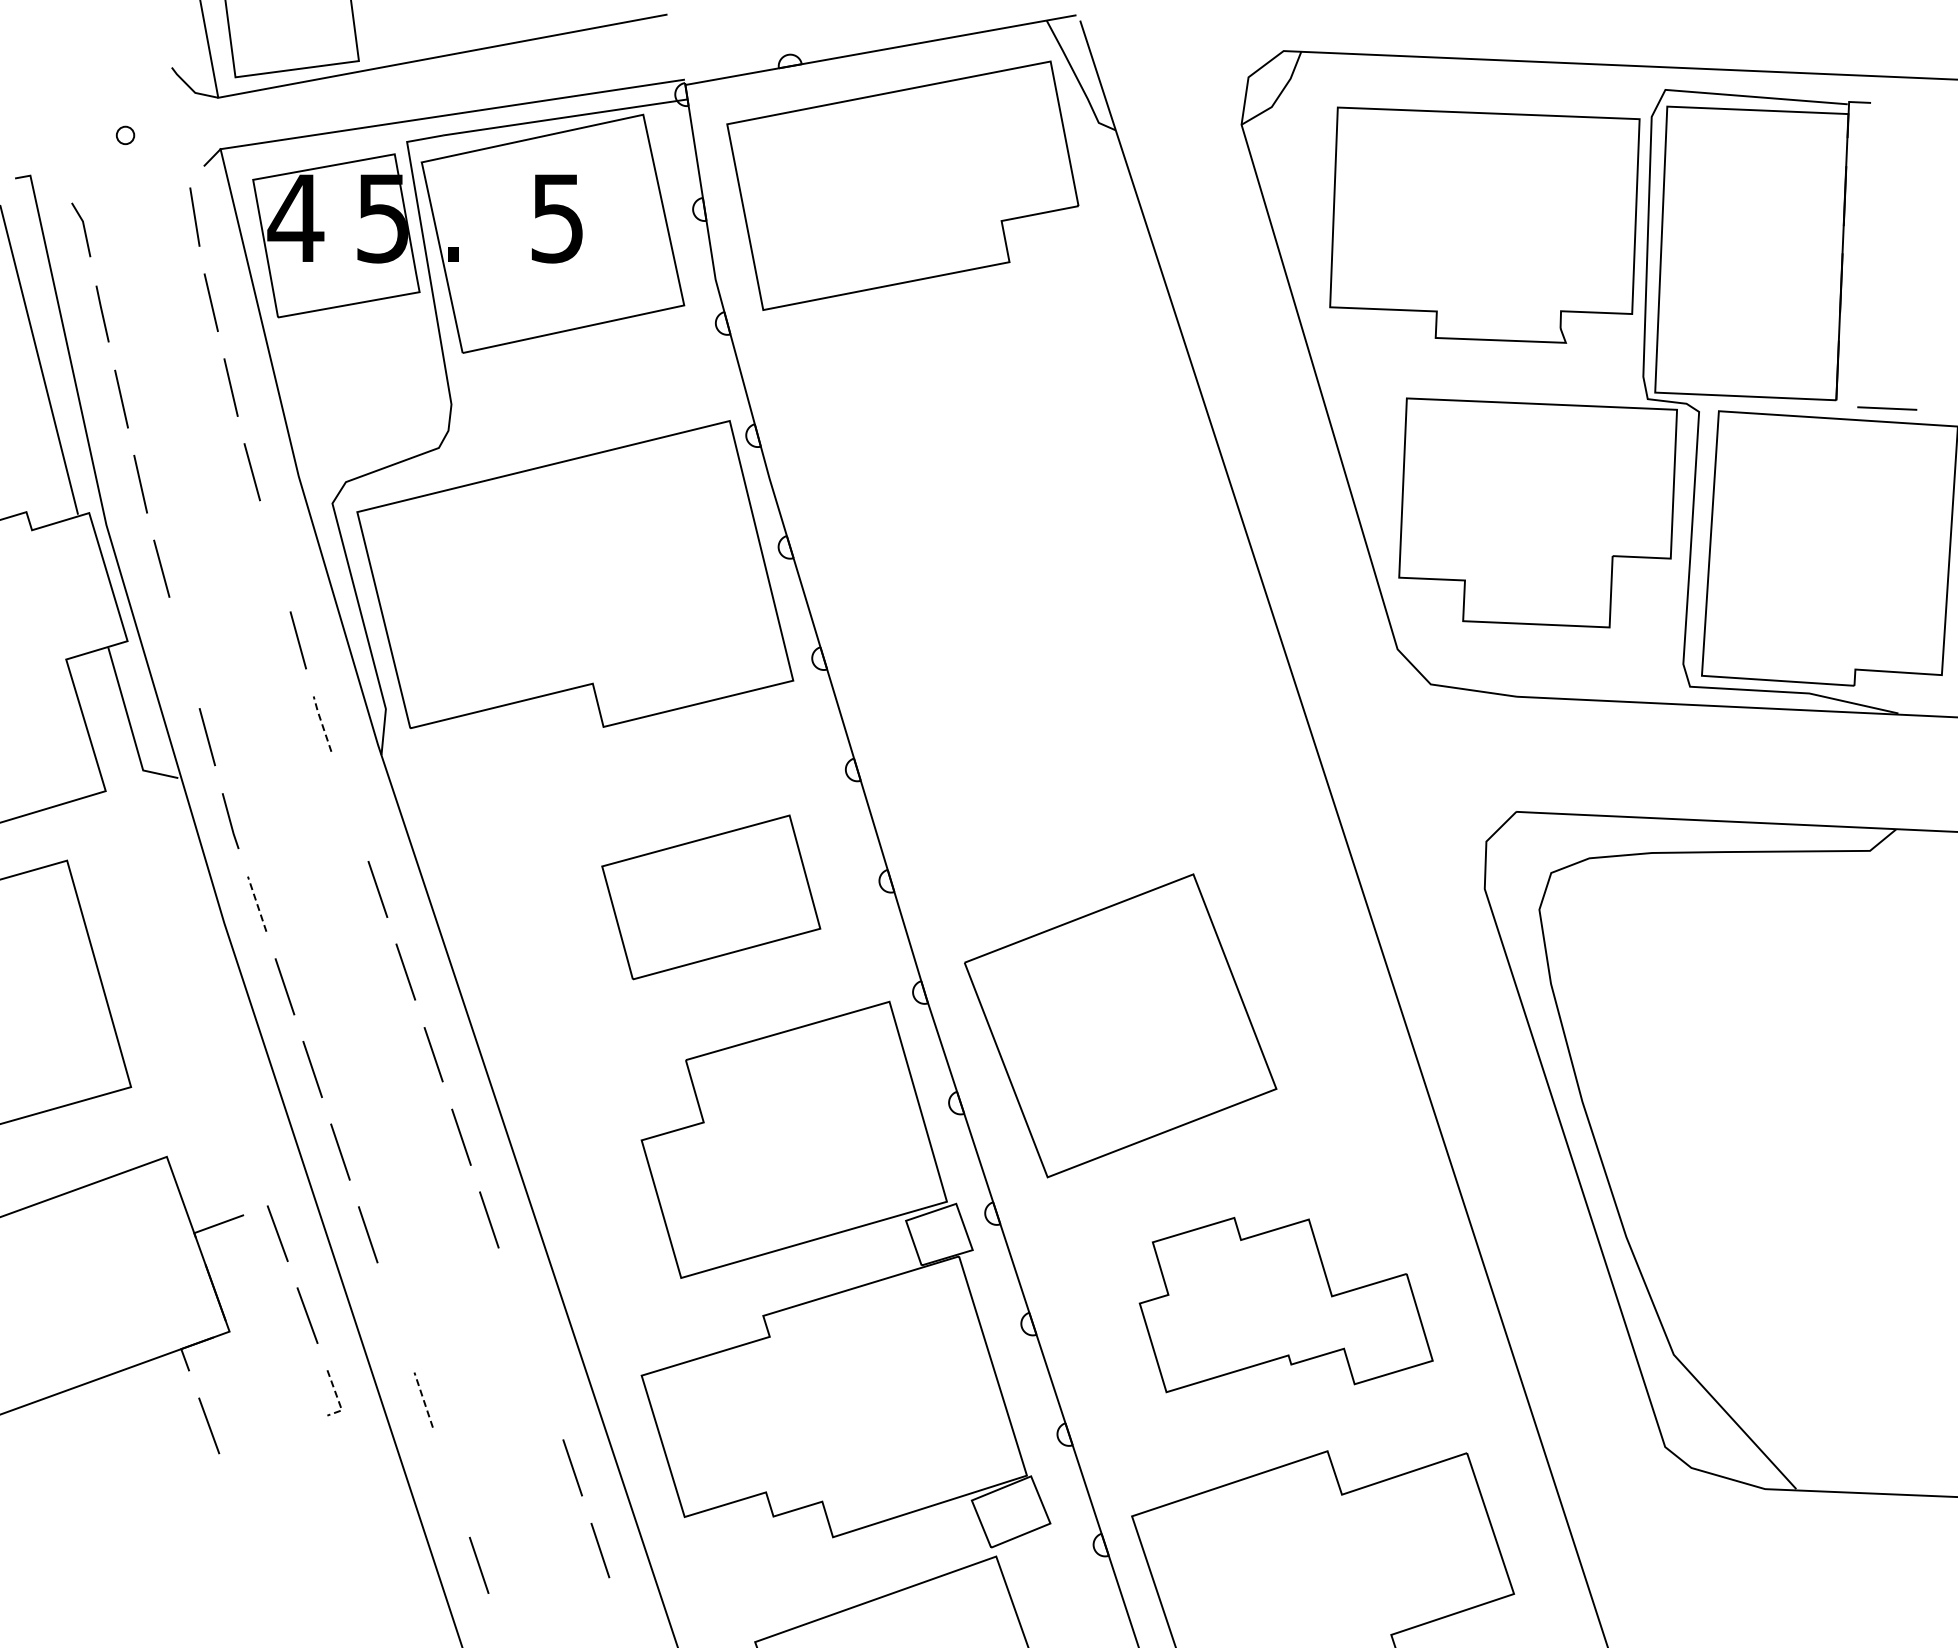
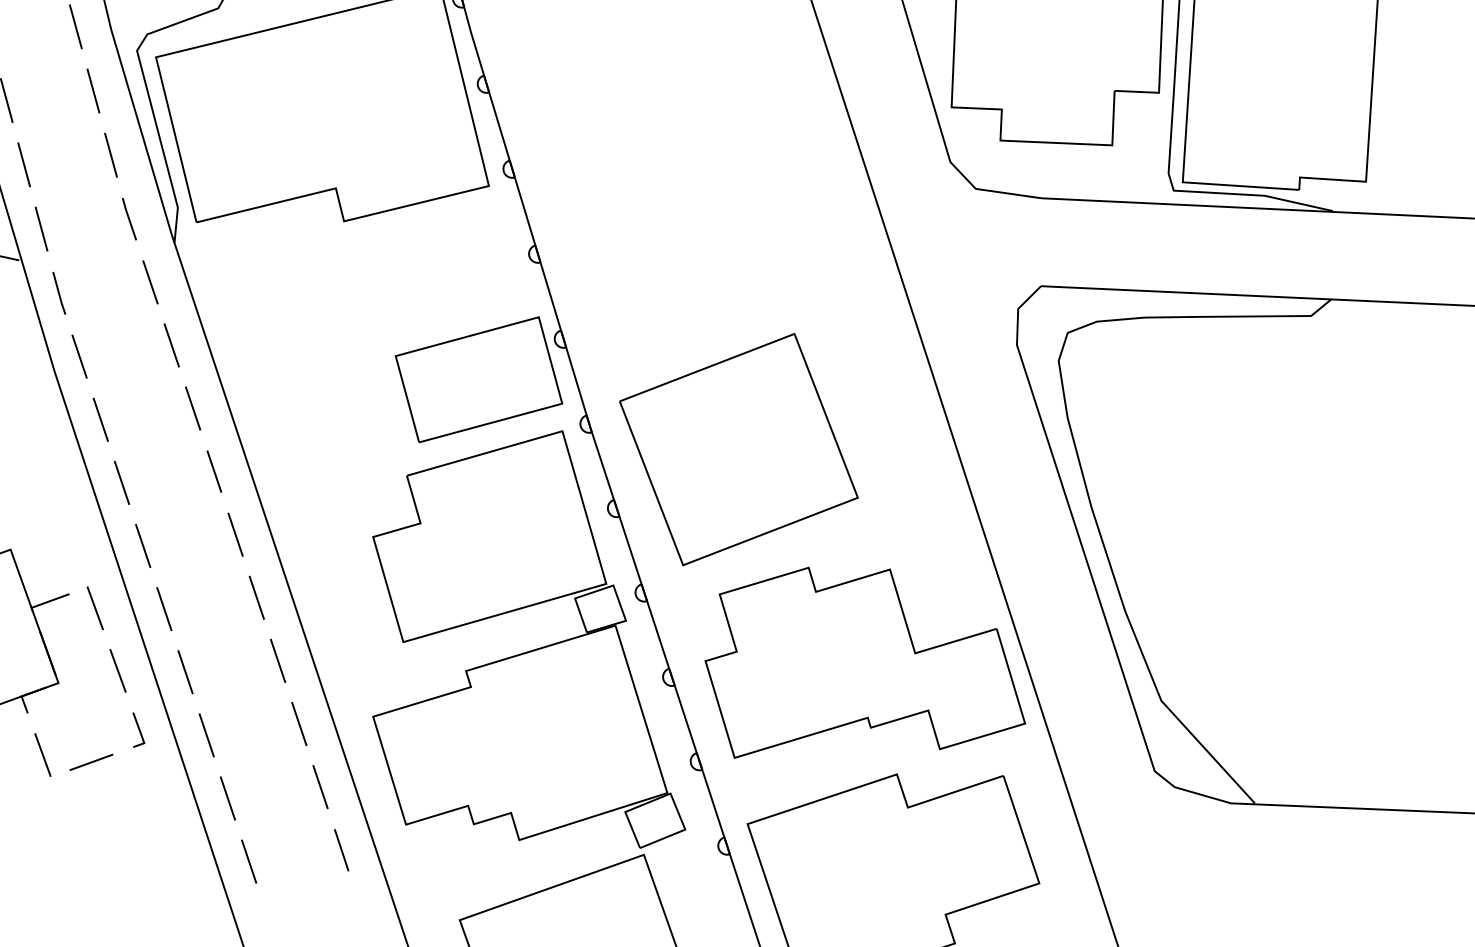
line: (275, 556) -> (93, 91), added
line: (184, 652) -> (24, 164), added
line: (321, 723) -> (128, 218), dashed -> solid
line: (349, 806) -> (150, 282), added
part: (711, 897) -> (479, 379), moved
line: (257, 903) -> (79, 356), dashed -> solid
line: (516, 1302) -> (277, 660), added
part: (1286, 1304) -> (865, 662), size x1.43
line: (395, 1317) -> (185, 672), added
line: (544, 1384) -> (298, 723), added
line: (337, 1398) -> (140, 734), dashed -> solid
line: (423, 1399) -> (206, 734), dashed -> solid
line: (272, 1435) -> (91, 762), added
line: (451, 1482) -> (227, 798), added

